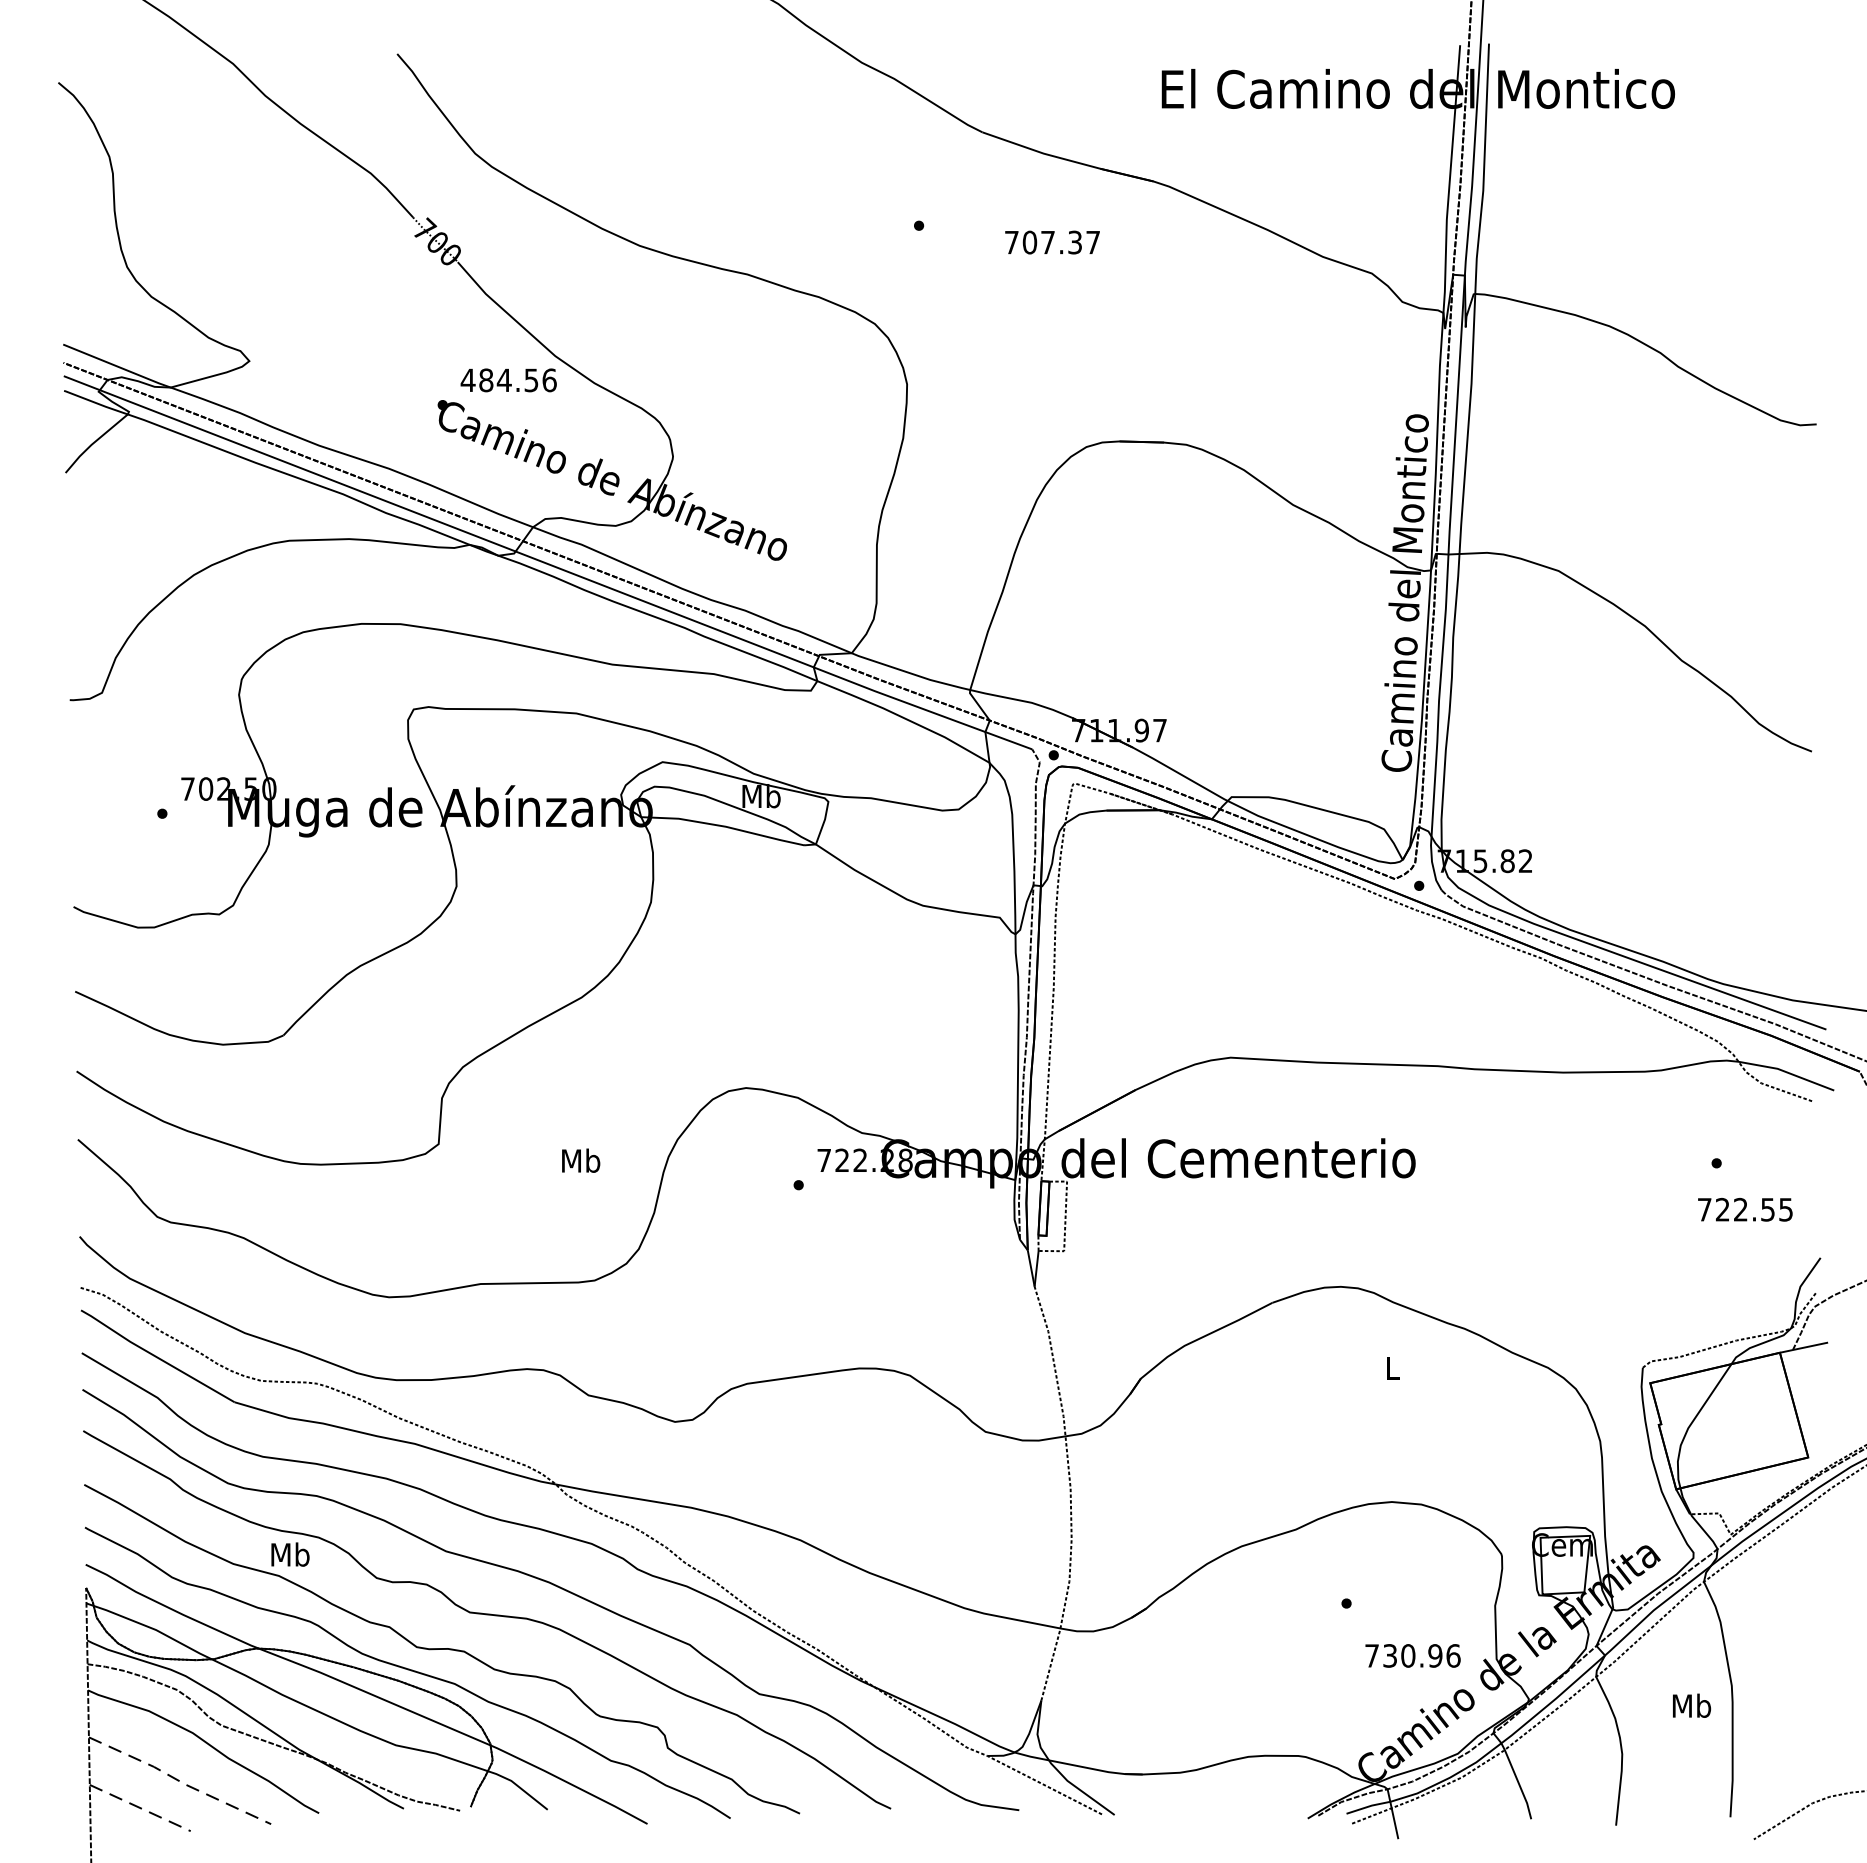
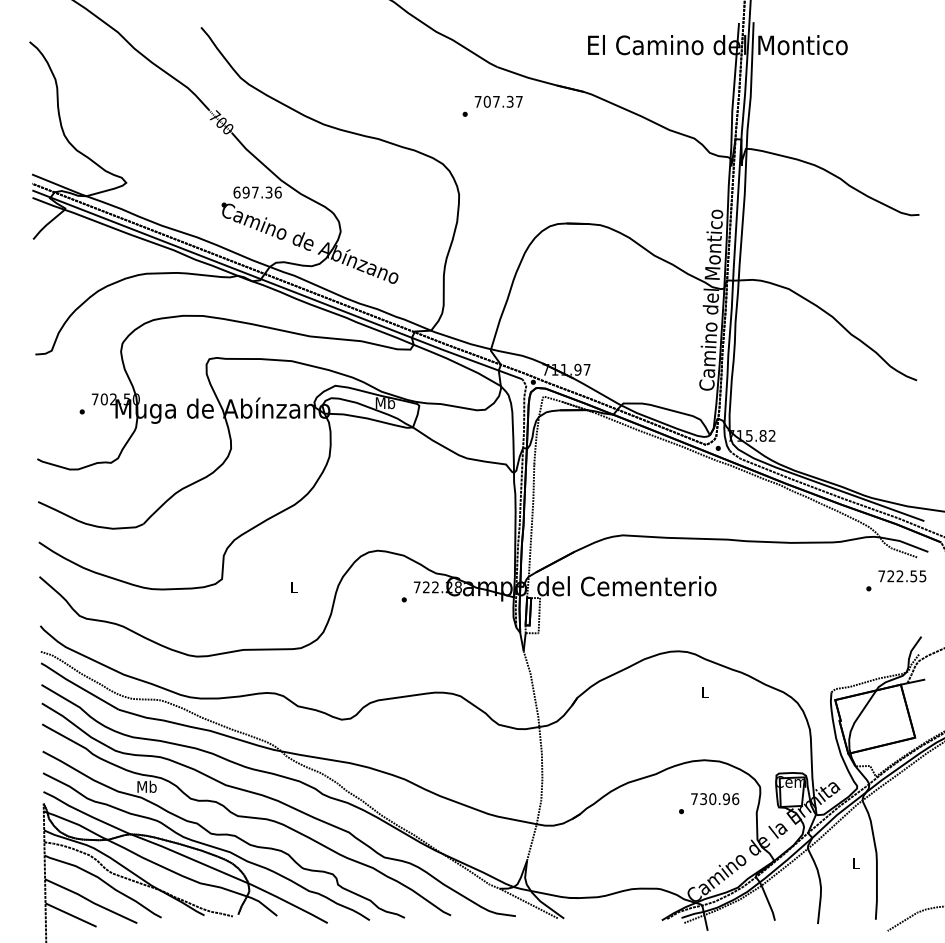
text: (1052, 241) -> (498, 101), moved
text: (498, 380) -> (252, 192), 484.56 -> 697.36
text: (579, 1160) -> (293, 587), Mb -> L
text: (1745, 1210) -> (902, 576), moved
text: (1413, 1656) -> (715, 799), moved
text: (1690, 1706) -> (855, 863), Mb -> L
line: (178, 1781) -> (90, 901), dashed -> solid
line: (141, 1808) -> (71, 915), dashed -> solid

